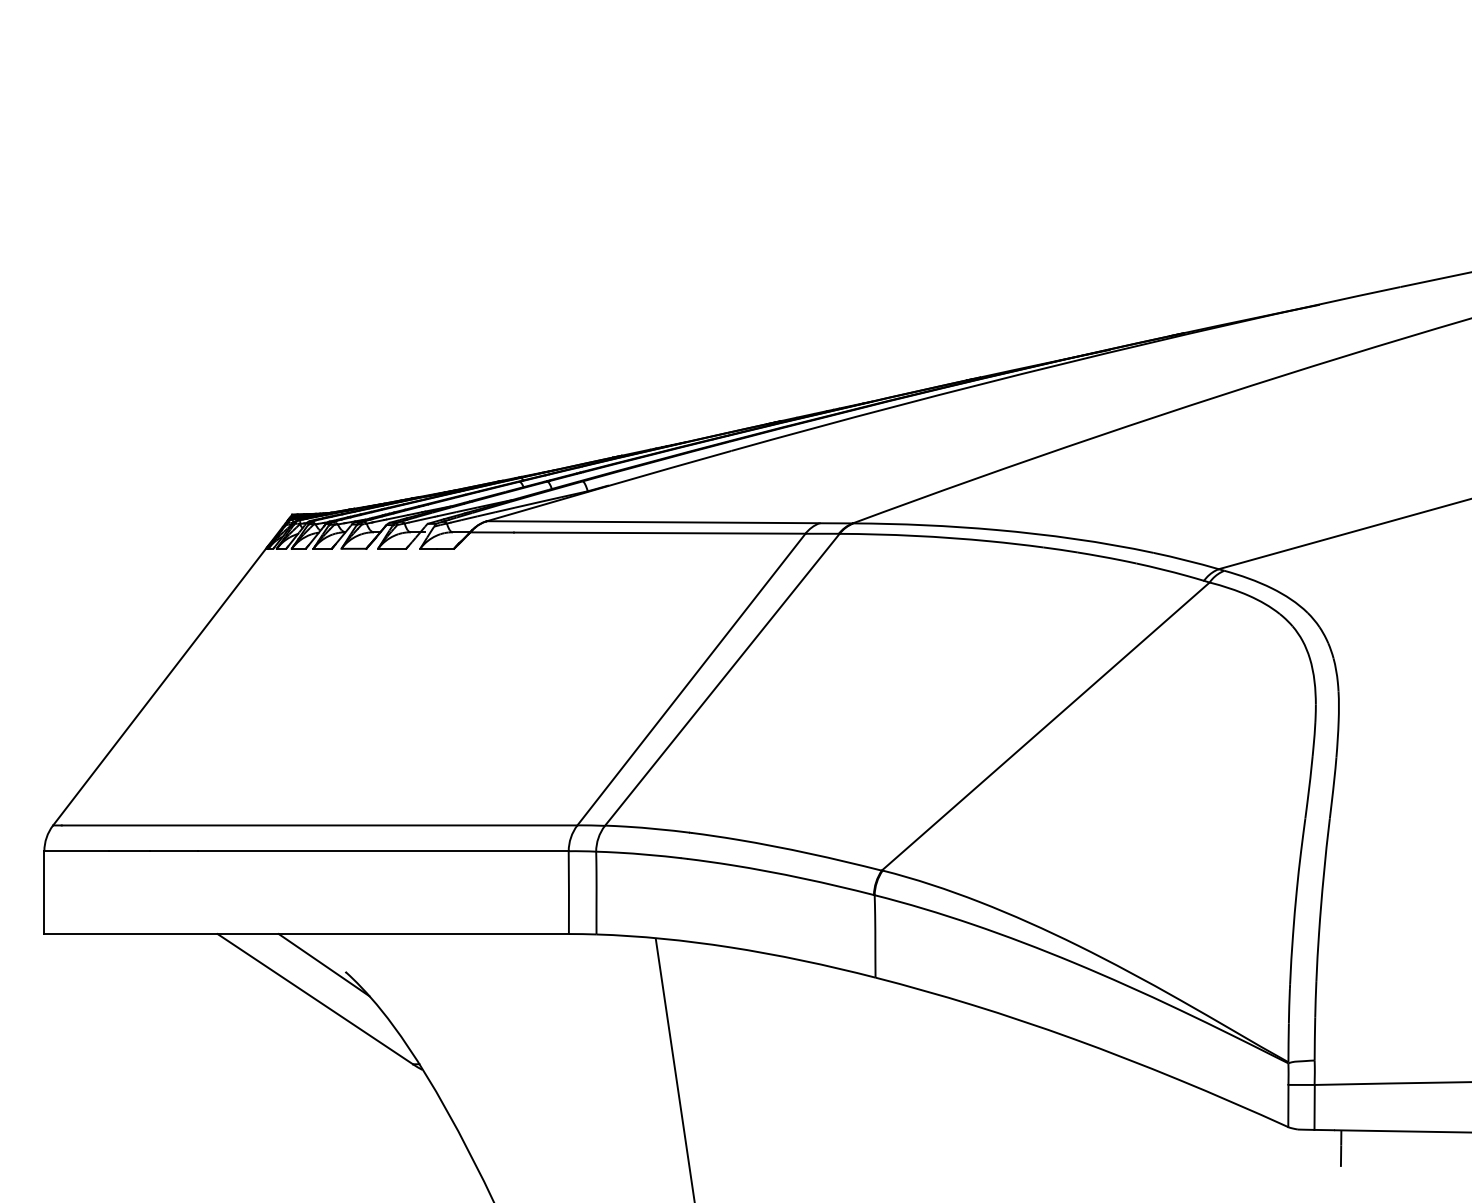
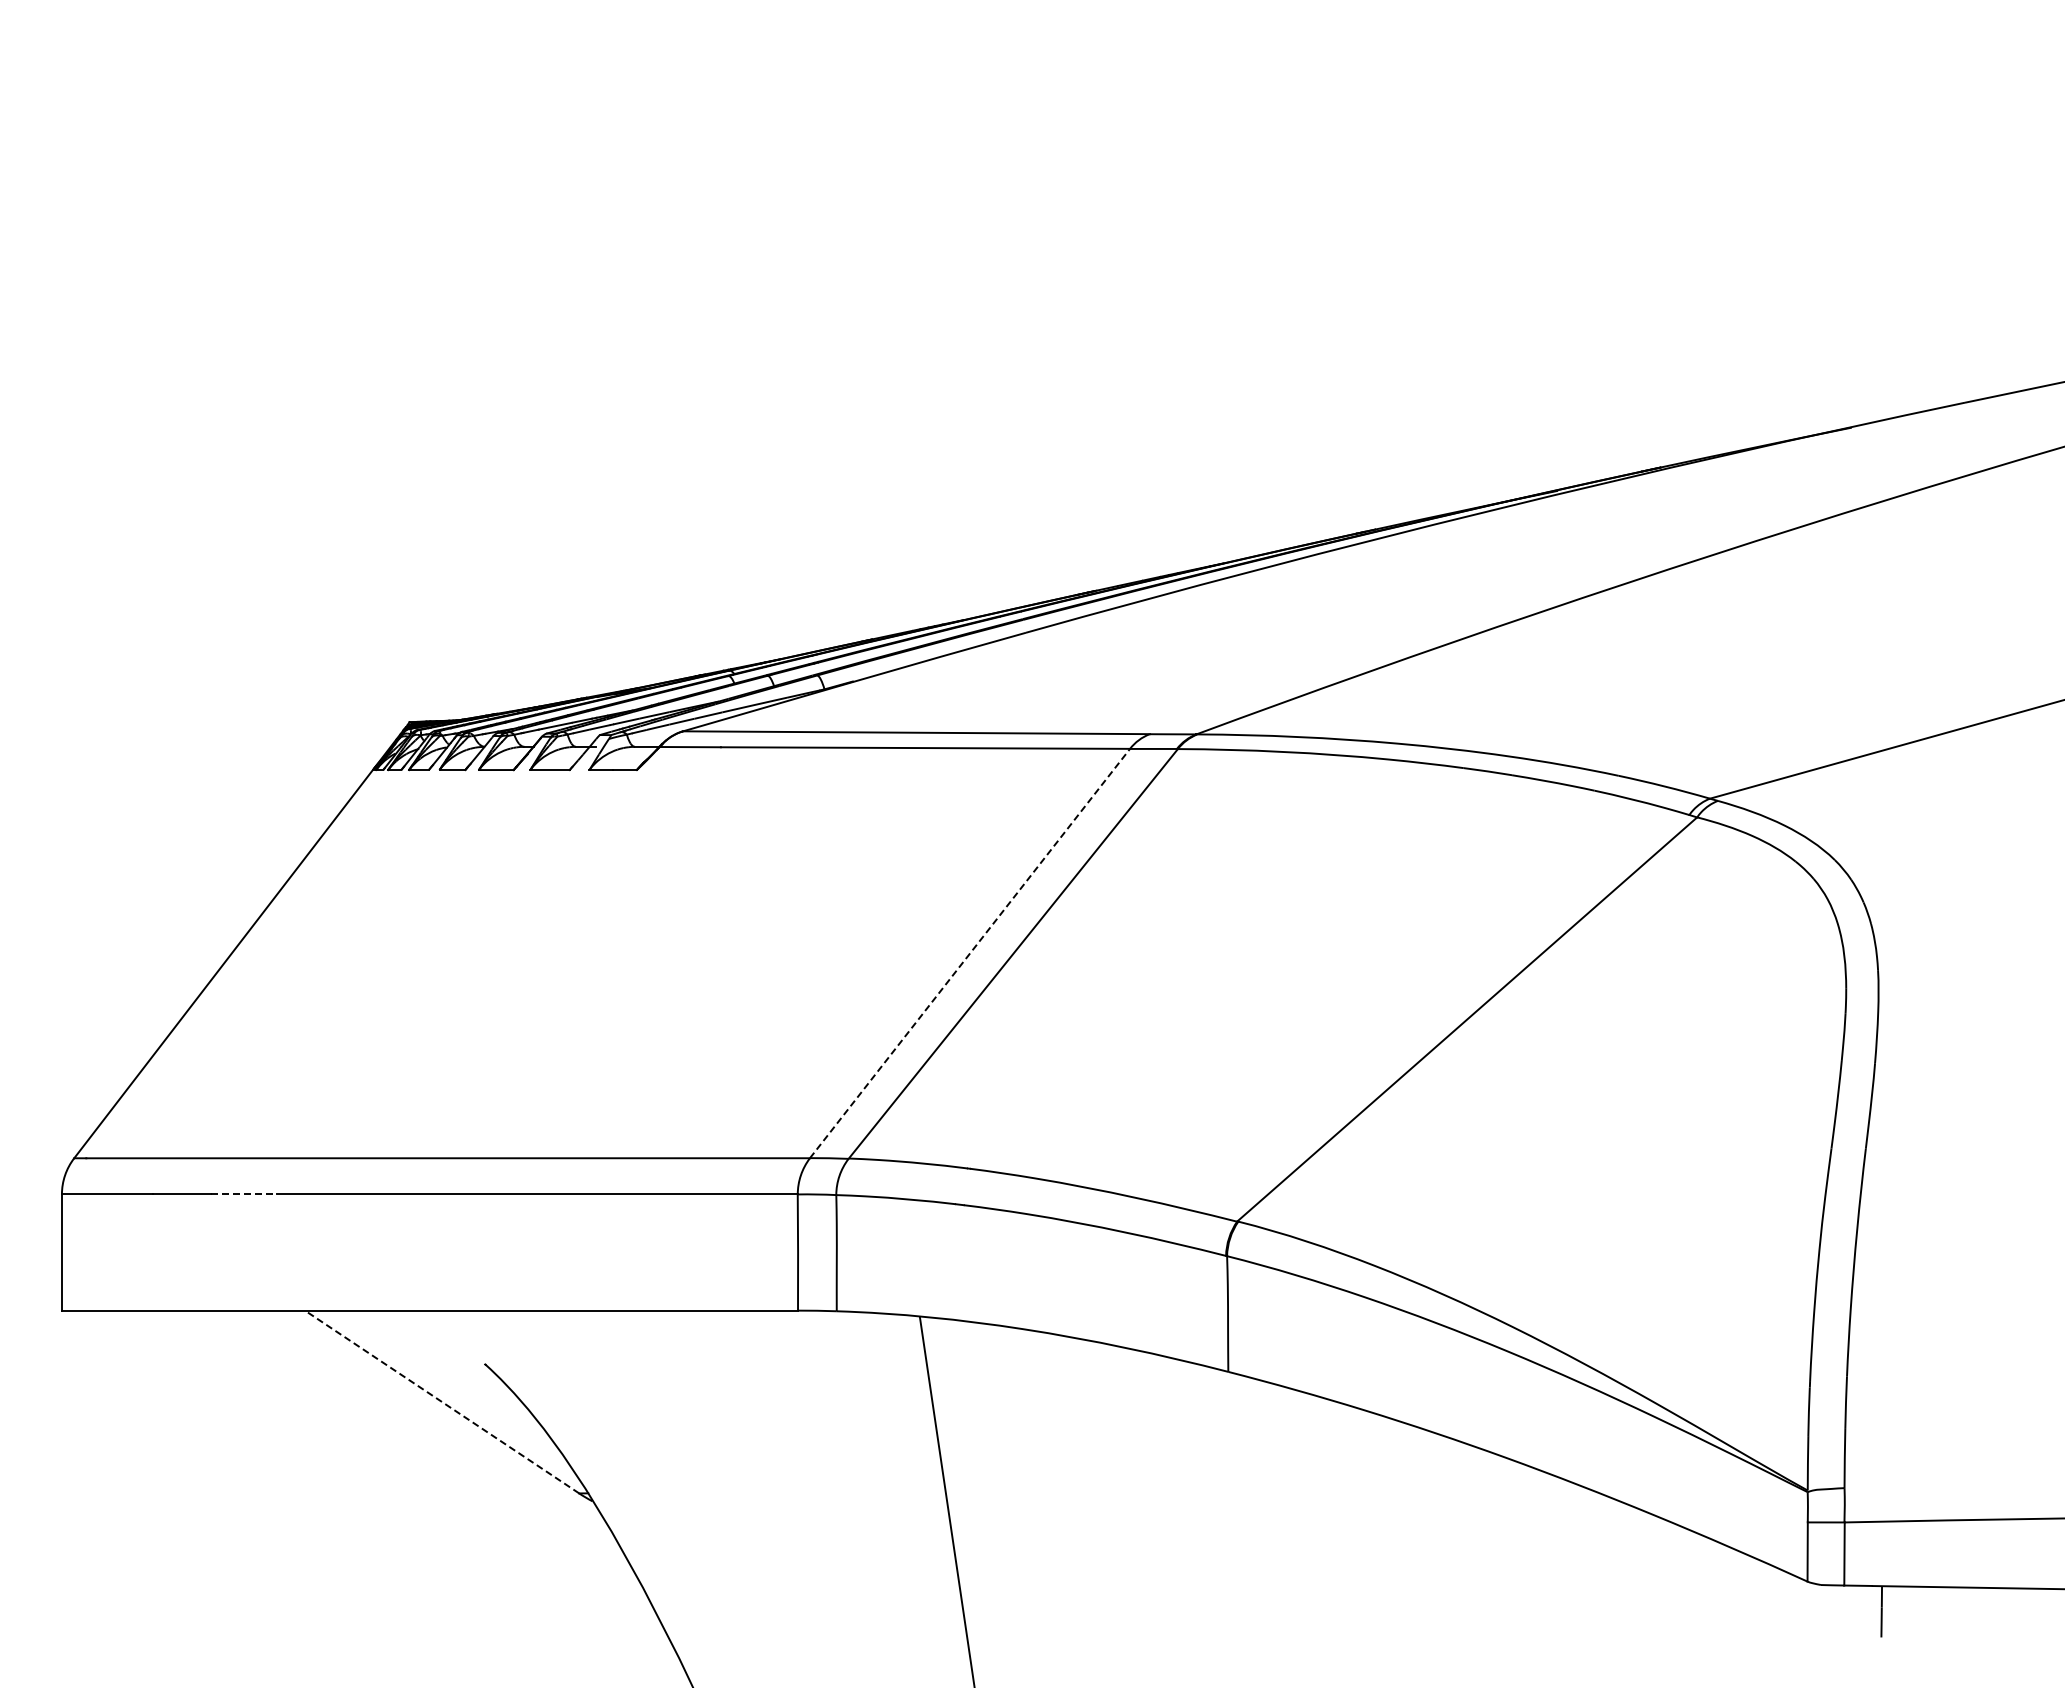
line: (691, 679) -> (970, 953), solid -> dashed
line: (174, 851) -> (244, 1194), solid -> dashed
line: (324, 965) -> (454, 1354), removed
line: (315, 999) -> (442, 1402), solid -> dashed

